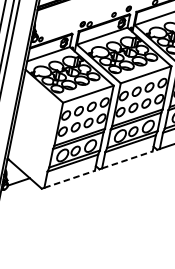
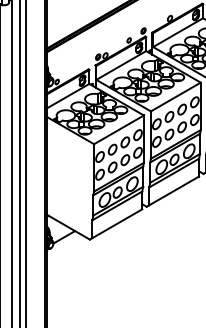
line: (127, 159) -> (174, 190), dashed -> solid
line: (69, 179) -> (117, 223), dashed -> solid

